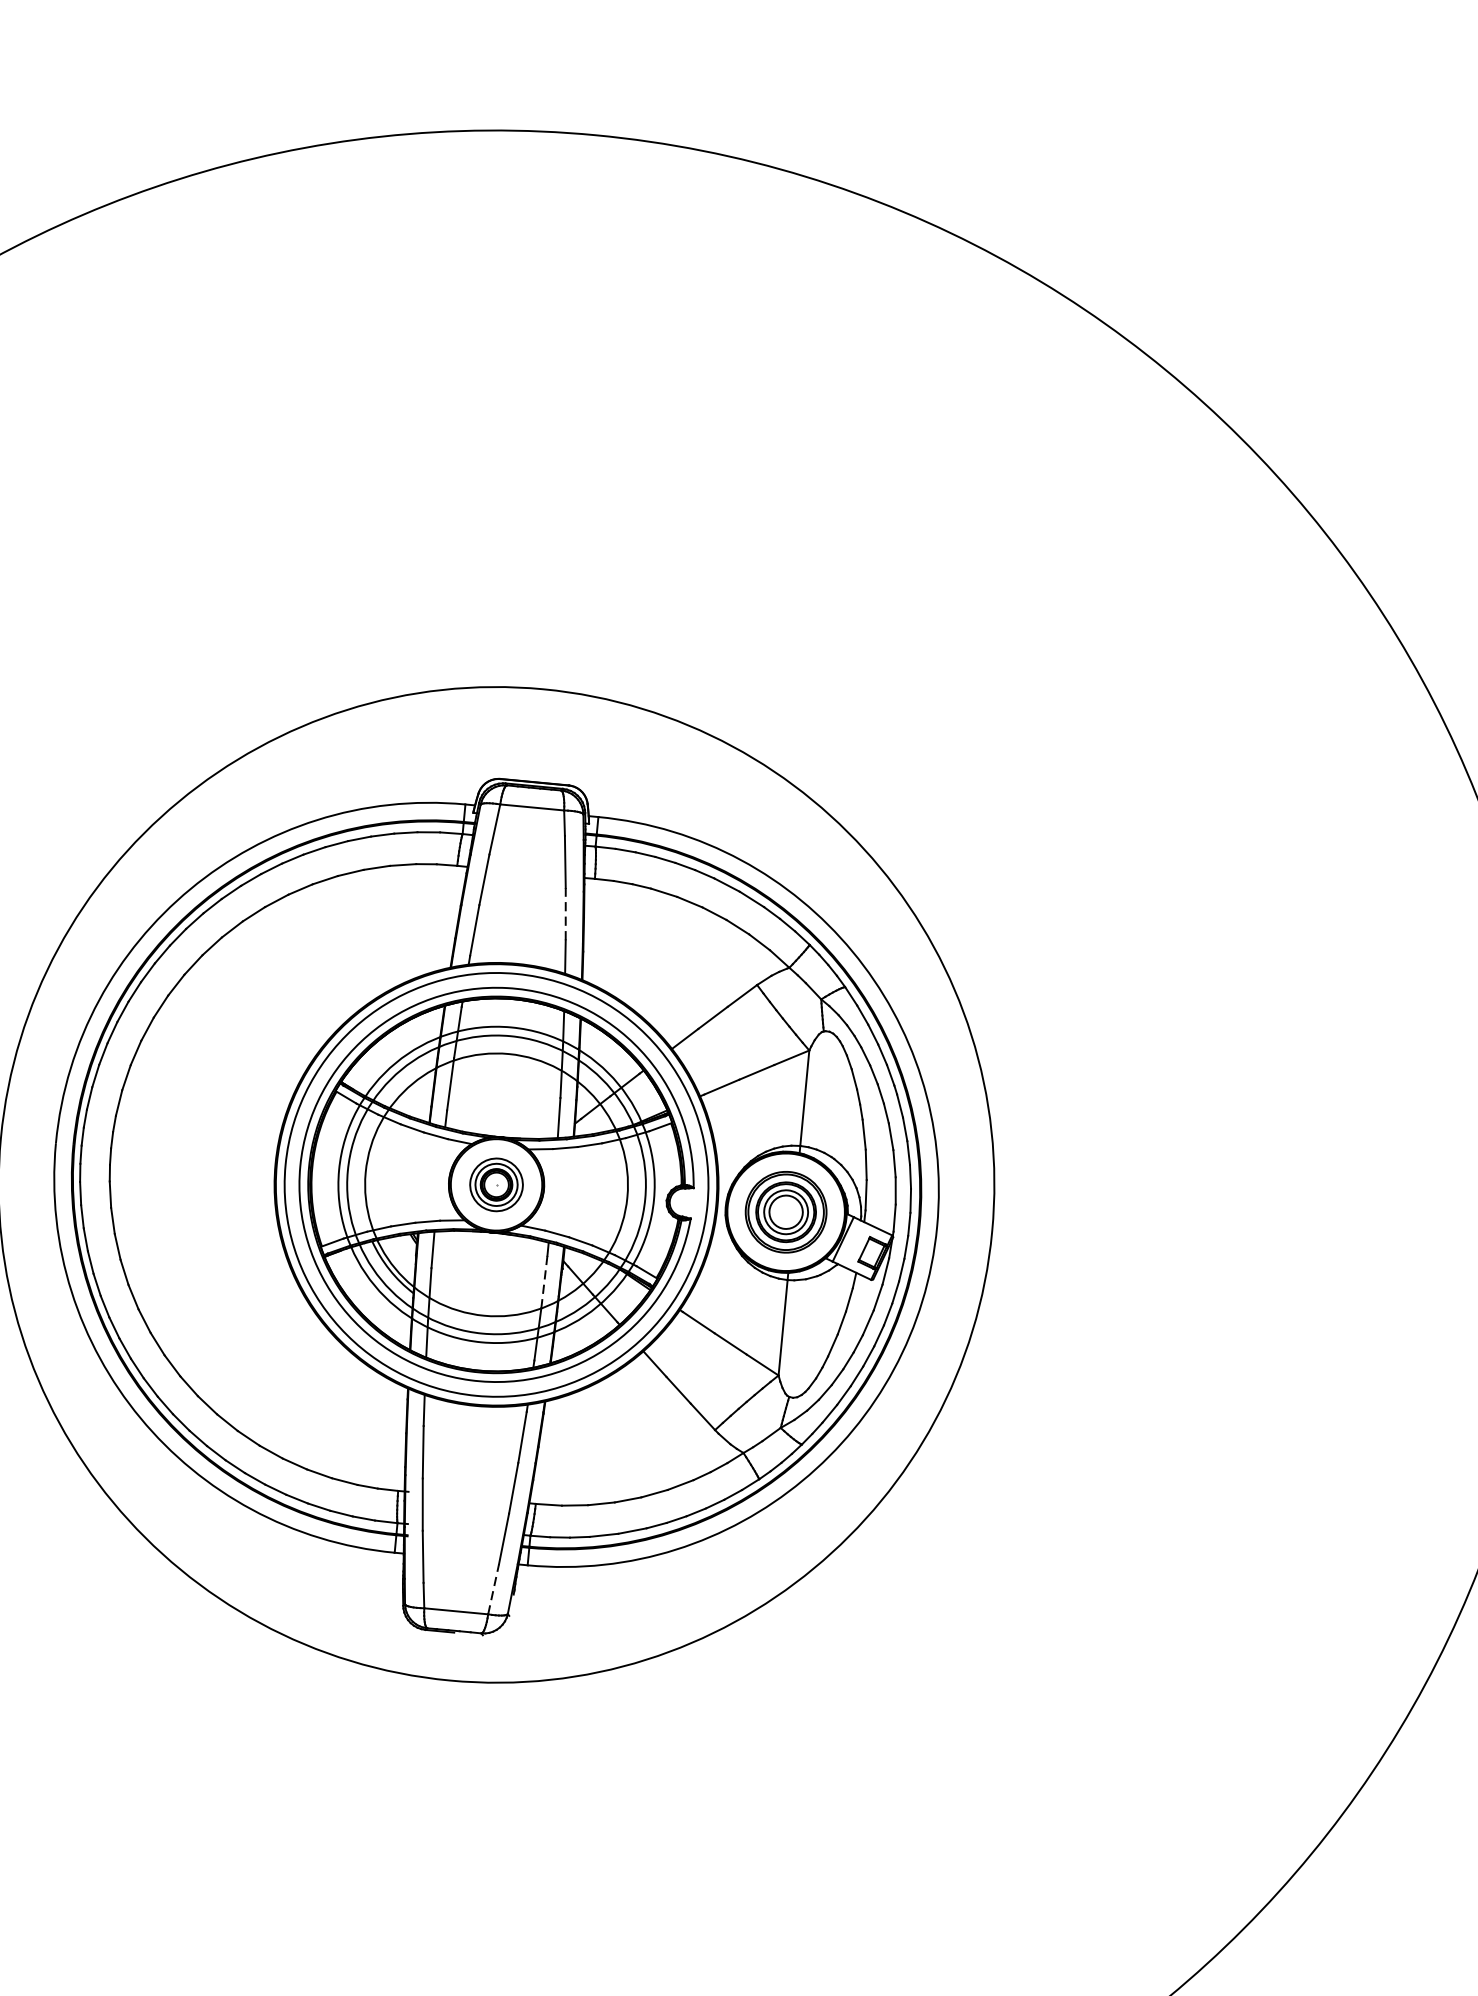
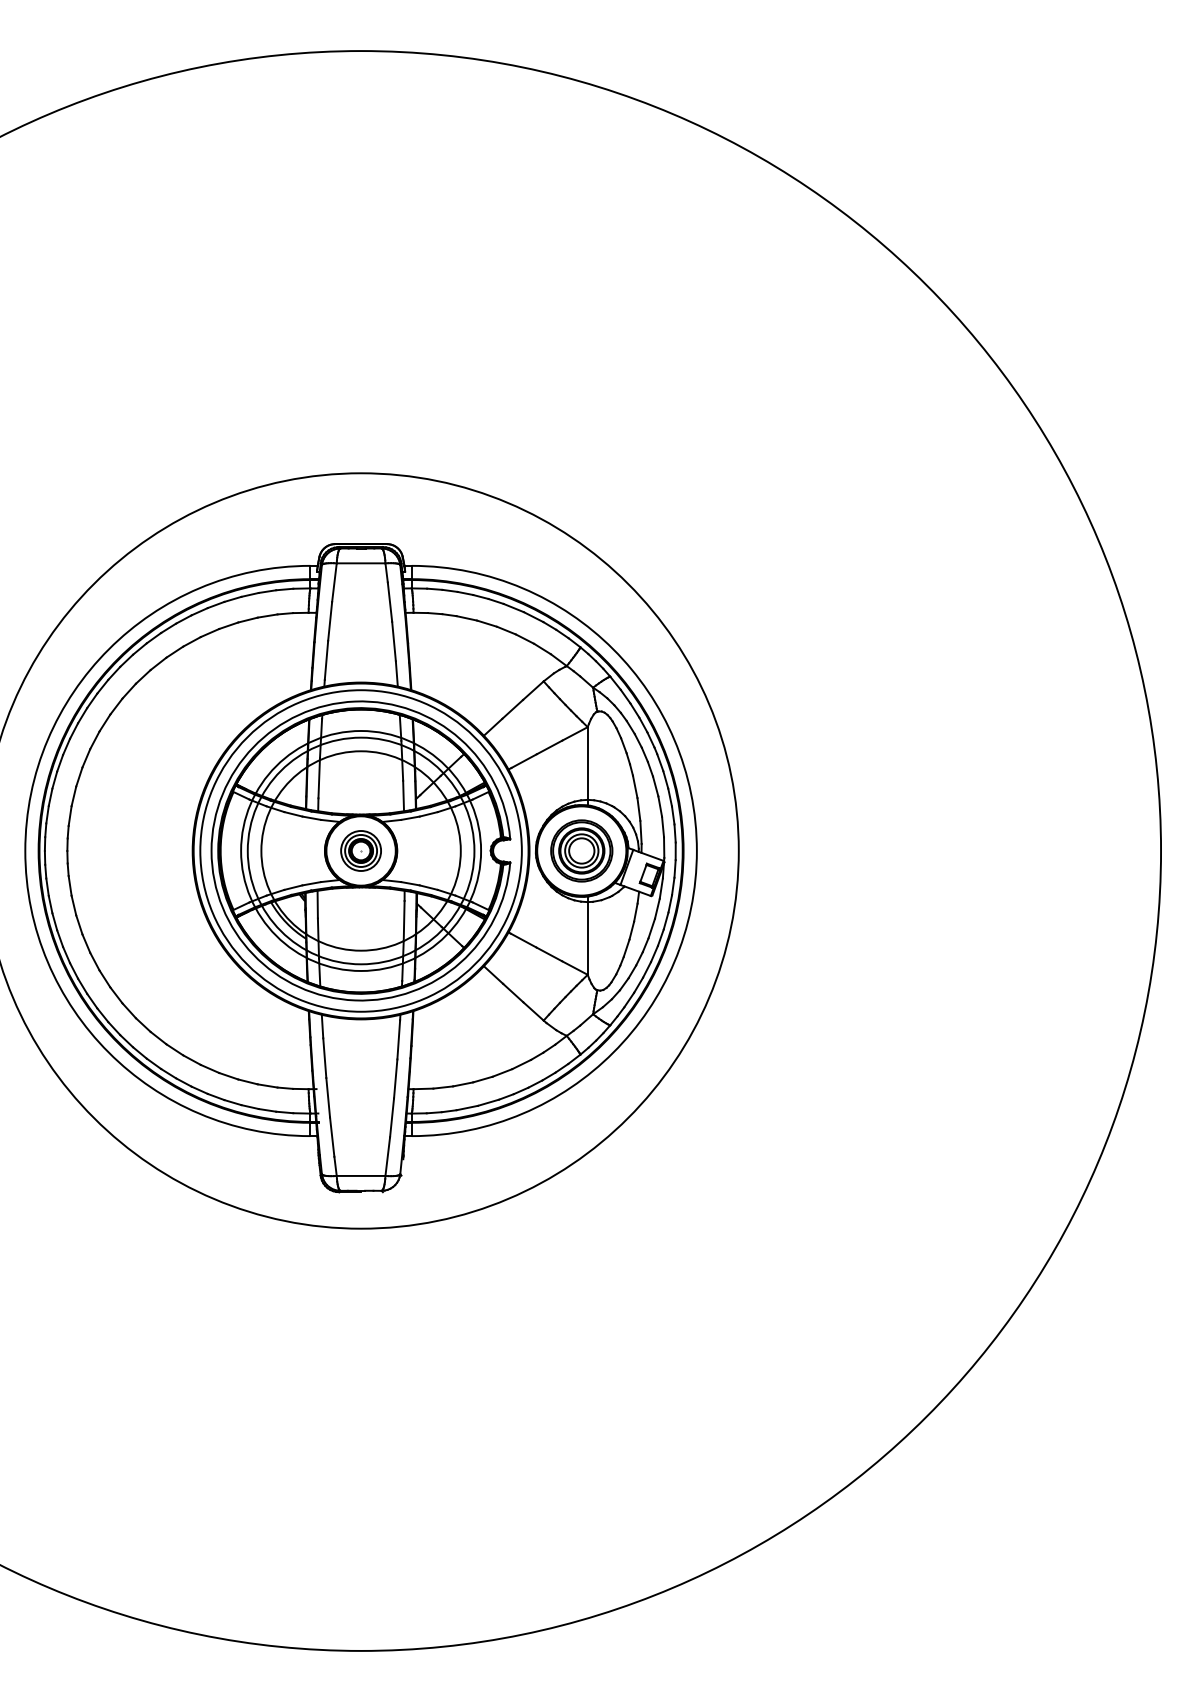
line: (566, 914) -> (394, 641), dashed -> solid
line: (544, 1281) -> (404, 920), dashed -> solid
line: (493, 1589) -> (387, 1156), dashed -> solid

